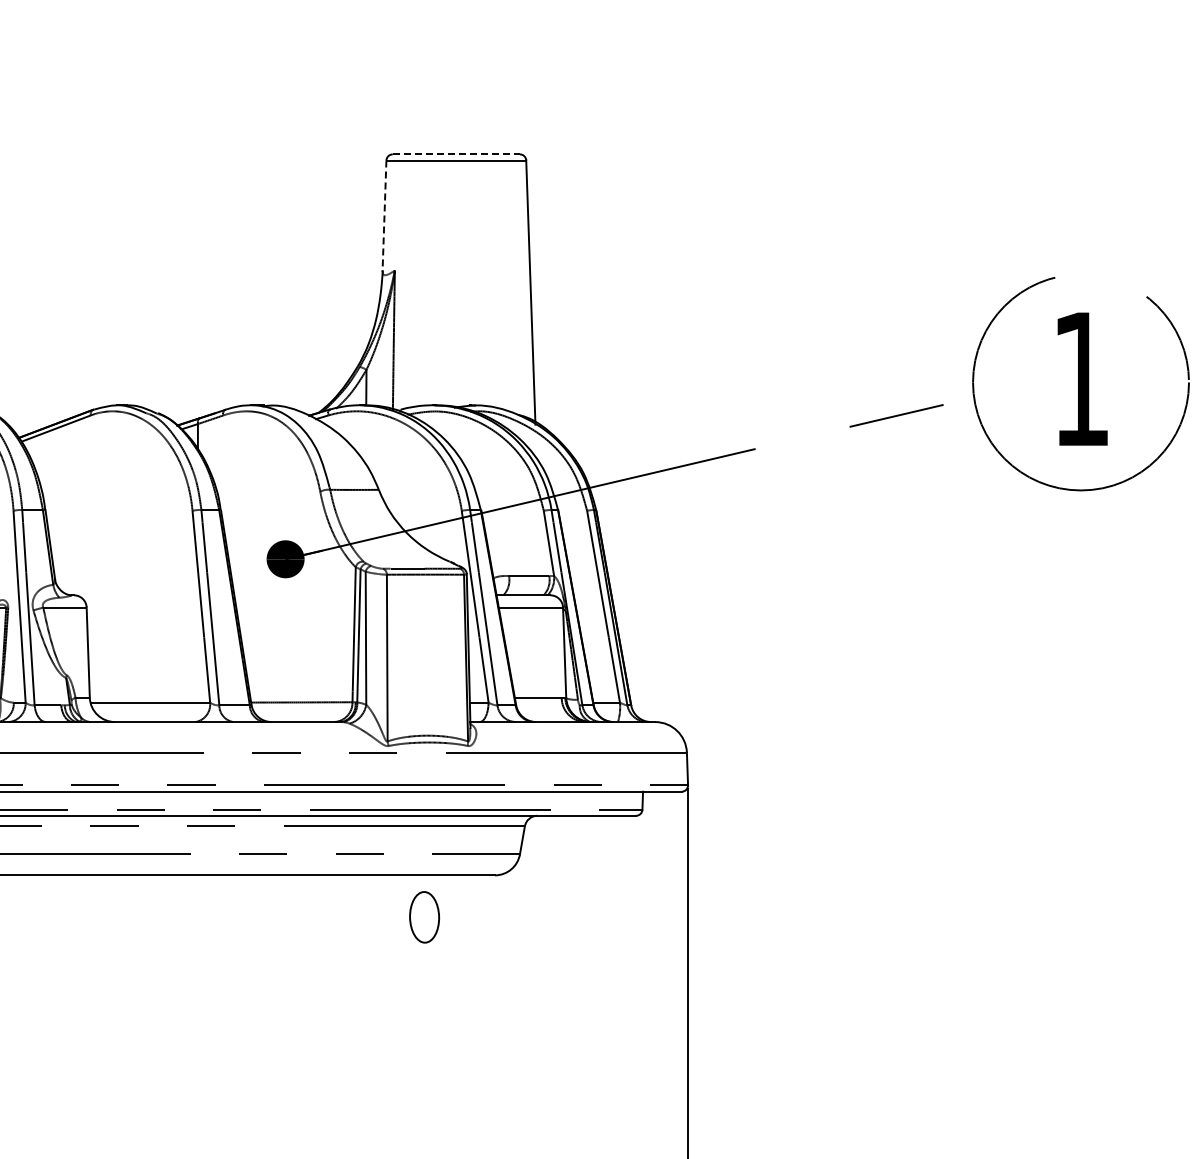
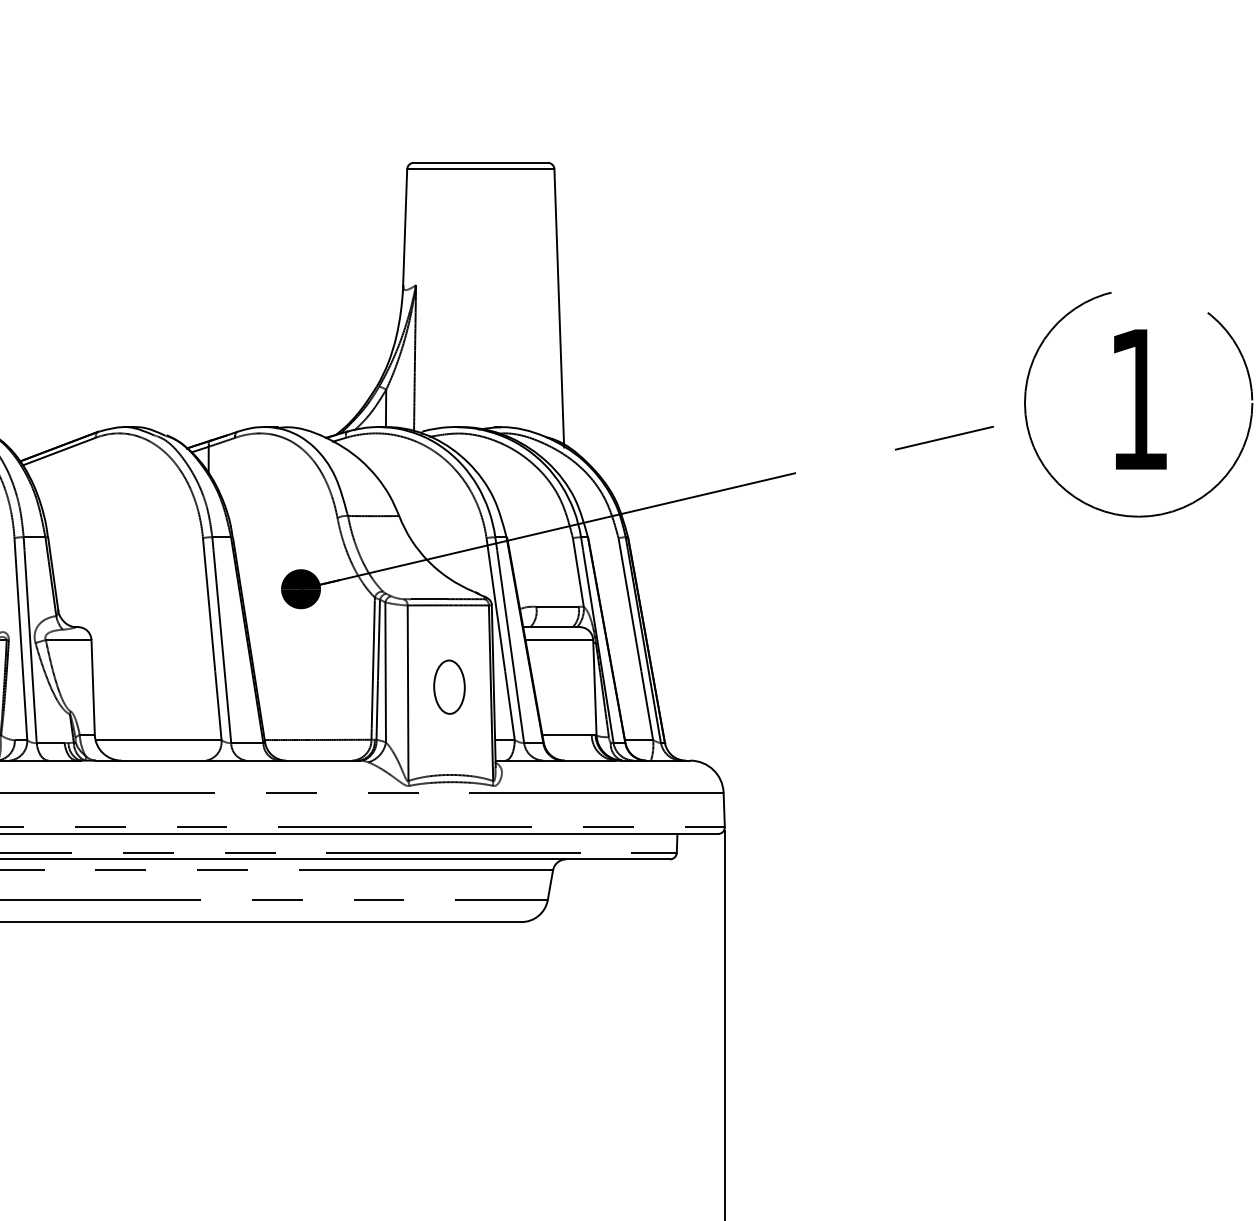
line: (456, 154) -> (480, 162), dashed -> solid
line: (384, 216) -> (405, 228), dashed -> solid
part: (424, 917) -> (449, 687), moved

